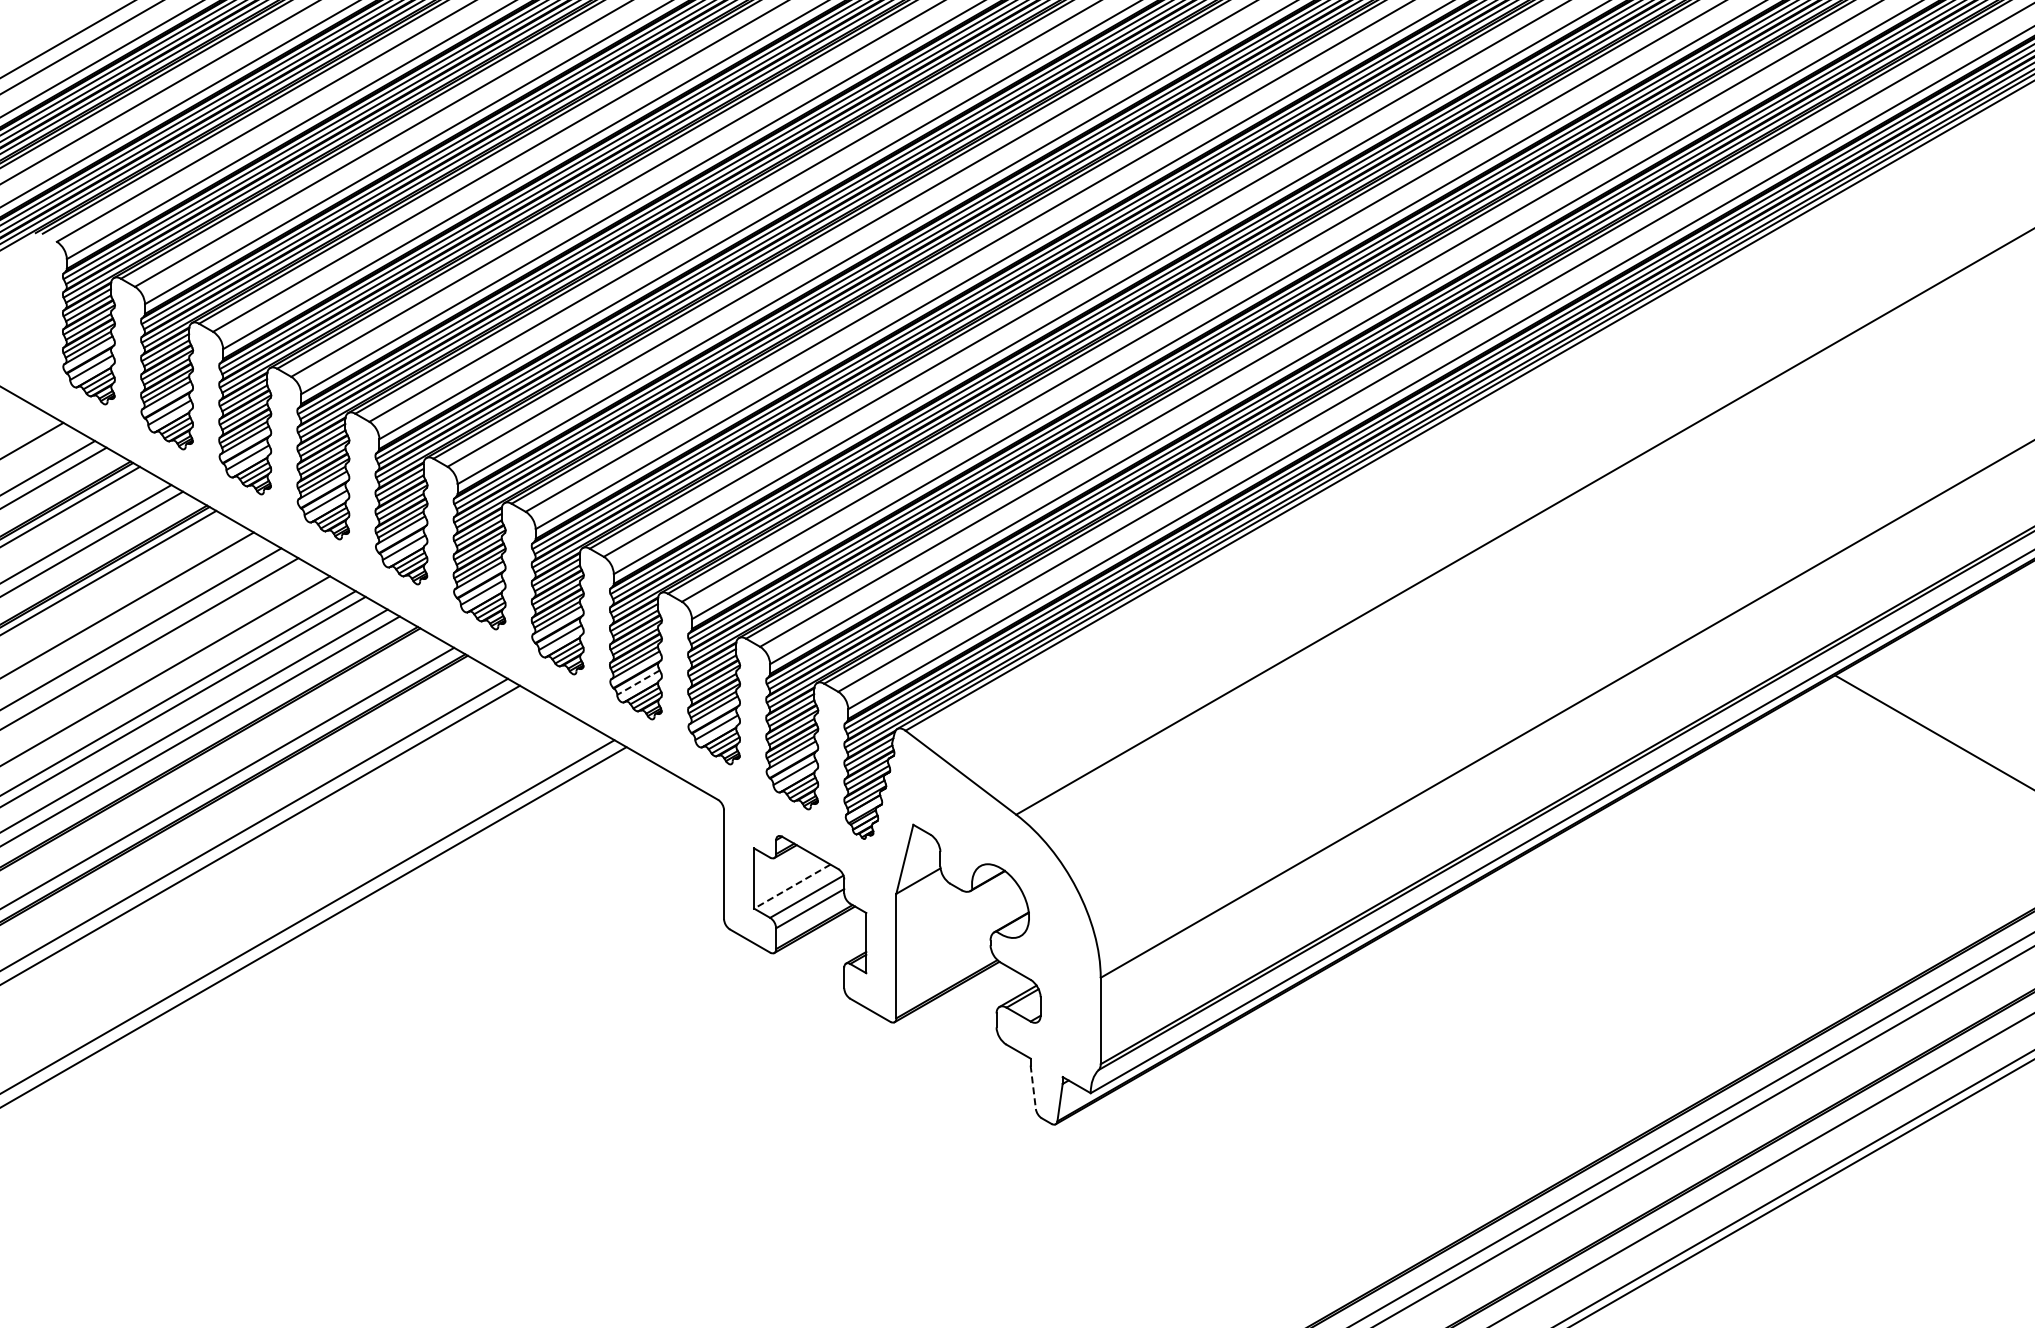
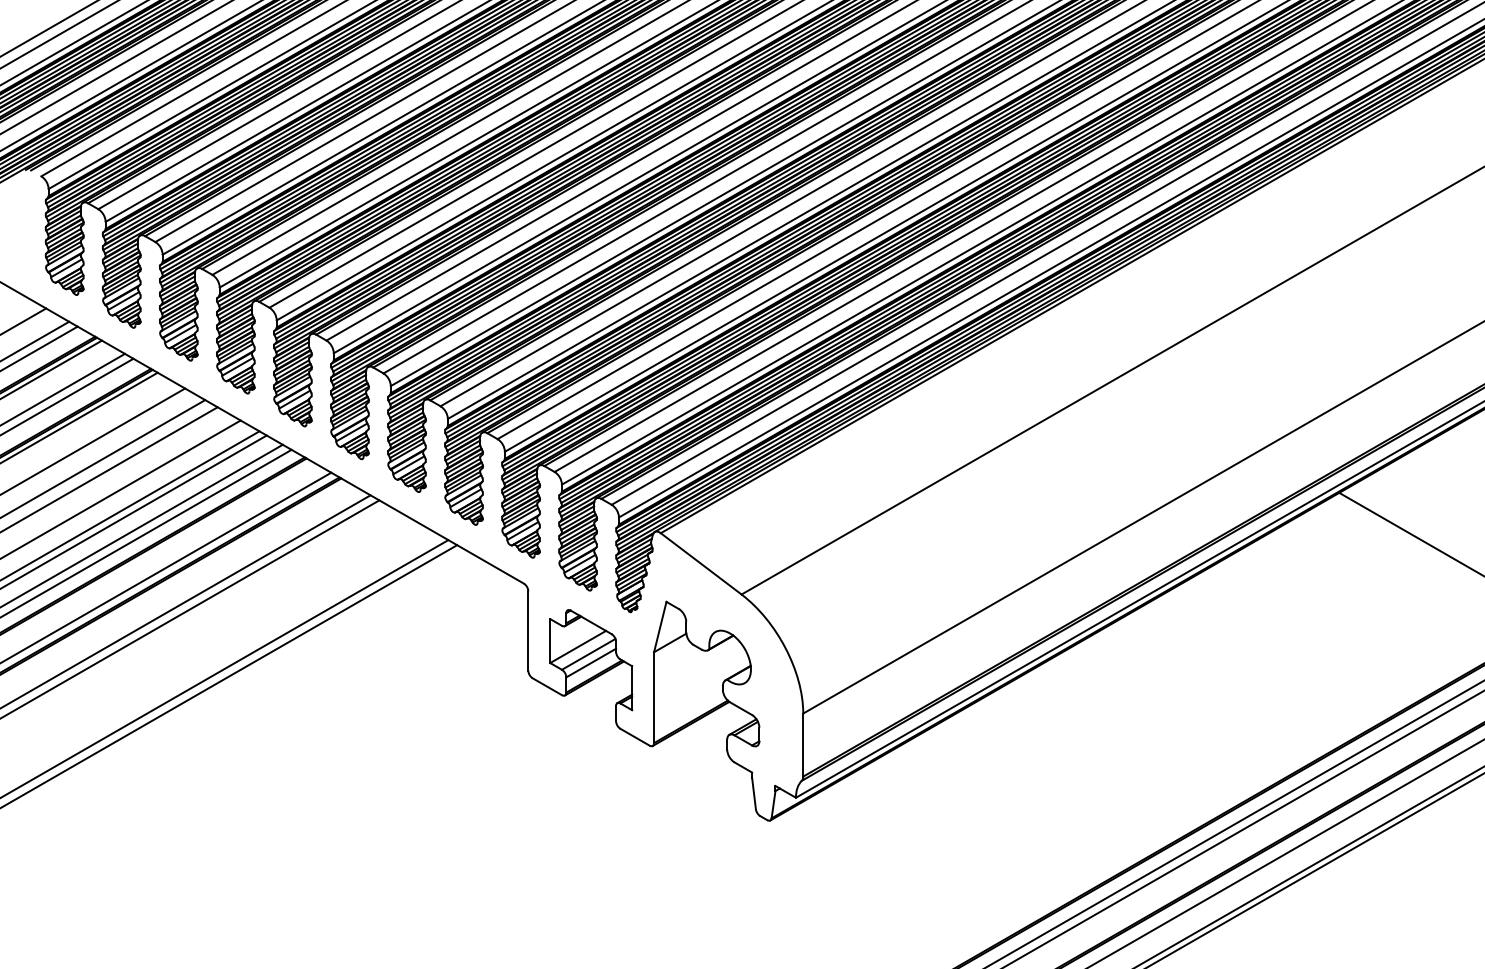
line: (638, 682) -> (465, 498), dashed -> solid
line: (791, 886) -> (577, 646), dashed -> solid
line: (1033, 1087) -> (754, 793), dashed -> solid

